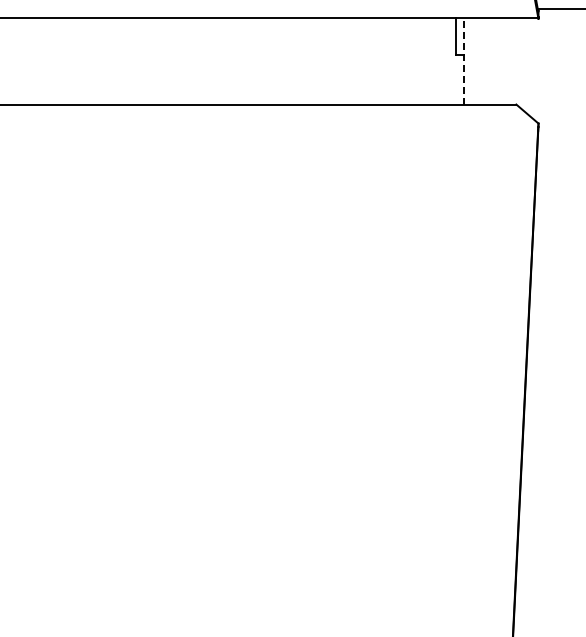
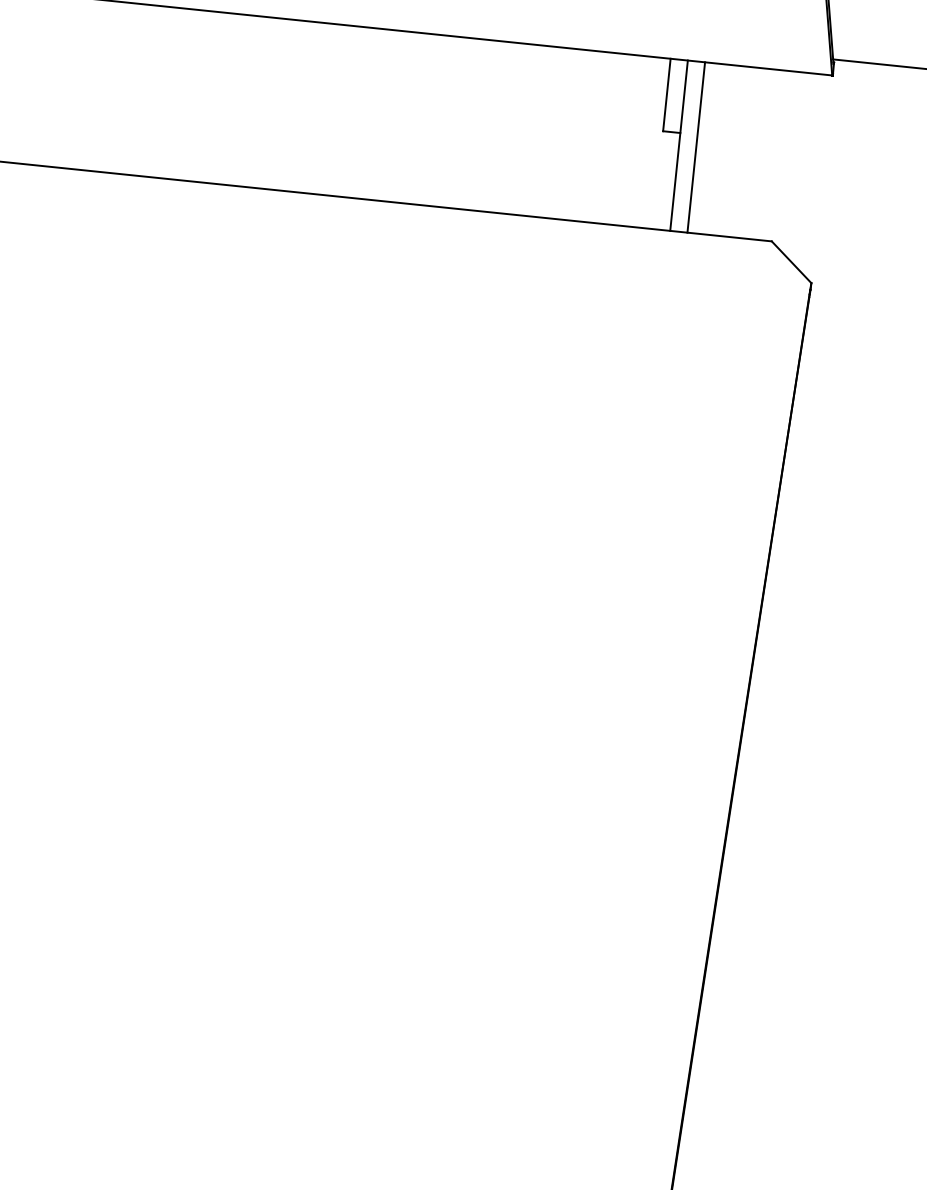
line: (473, 60) -> (696, 146), added
line: (464, 61) -> (678, 146), dashed -> solid

